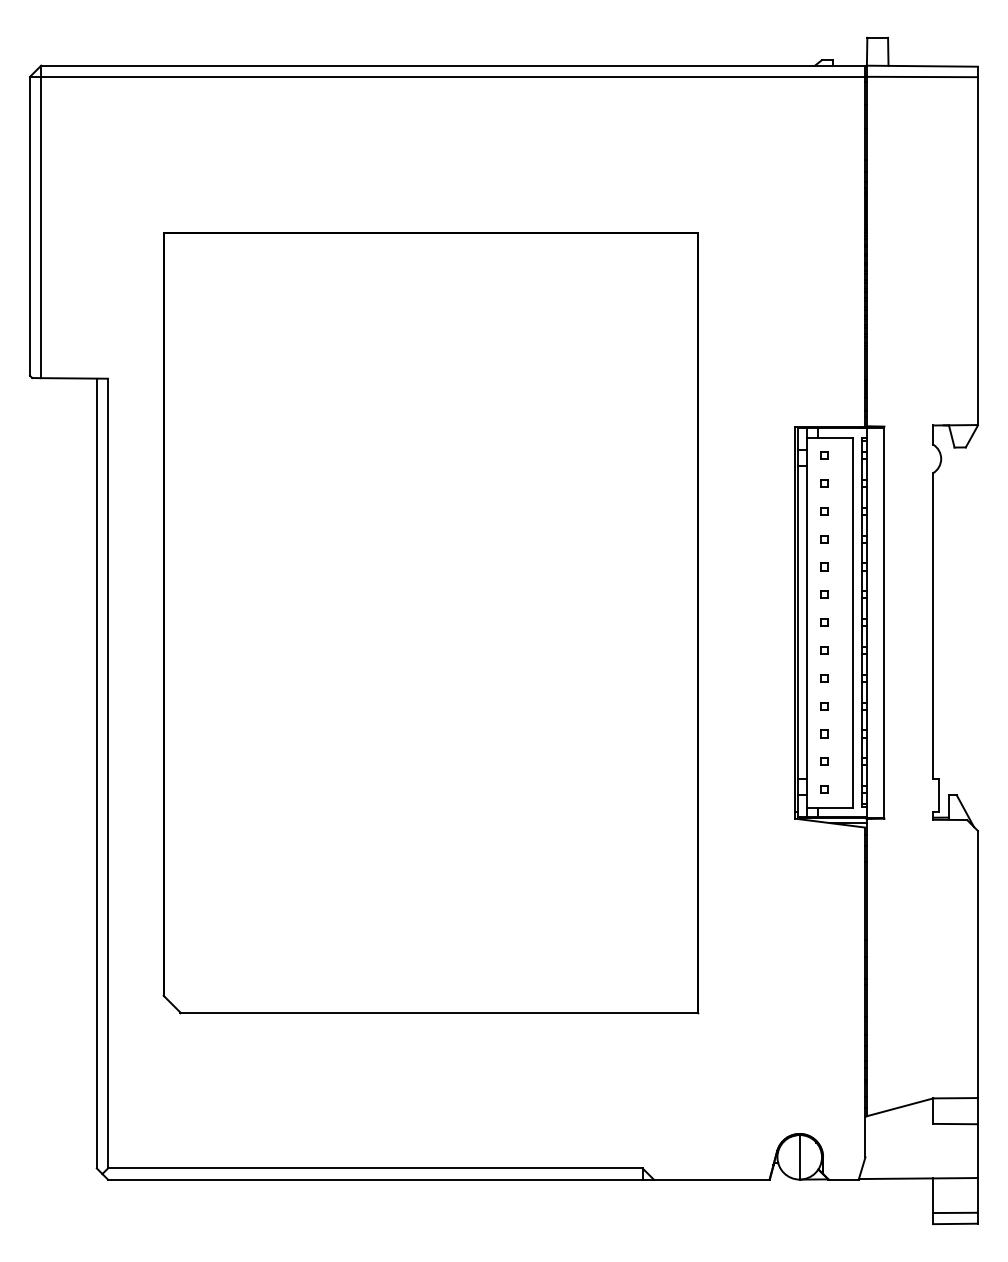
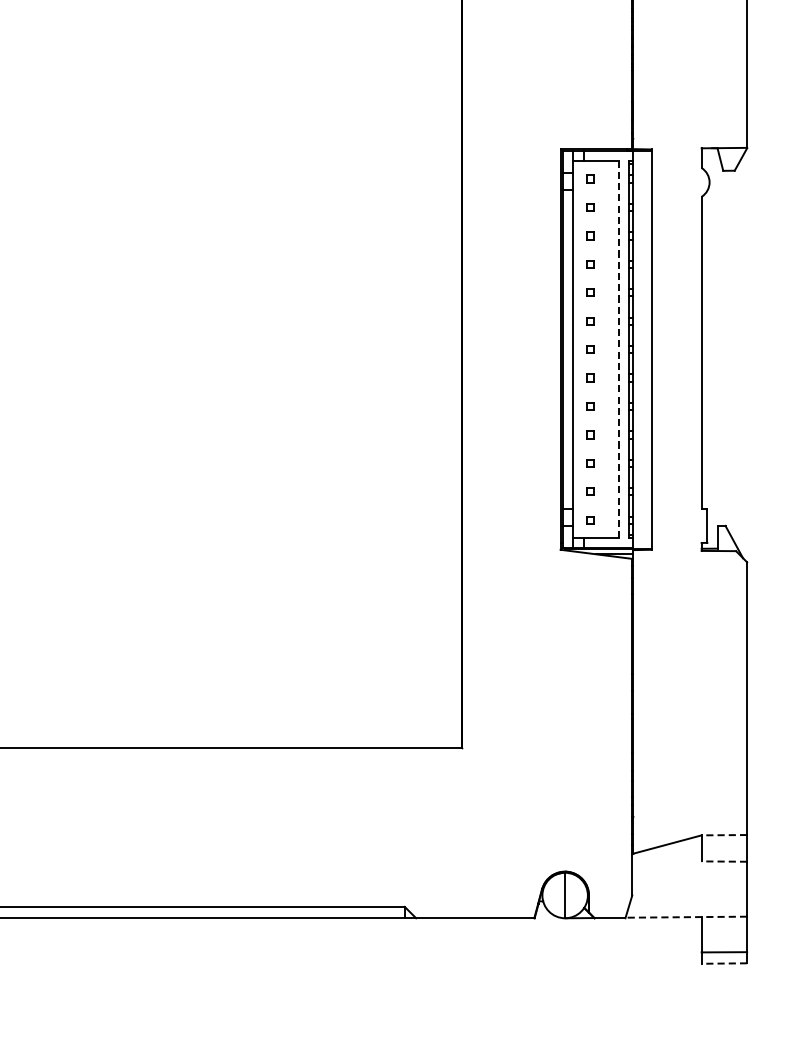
line: (852, 622) -> (619, 349), solid -> dashed
line: (955, 1098) -> (724, 835), solid -> dashed
line: (955, 1124) -> (724, 862), solid -> dashed
line: (918, 1178) -> (686, 917), solid -> dashed
line: (955, 1223) -> (724, 963), solid -> dashed

